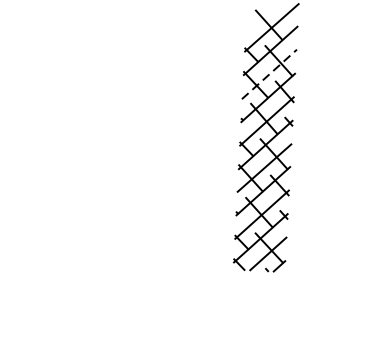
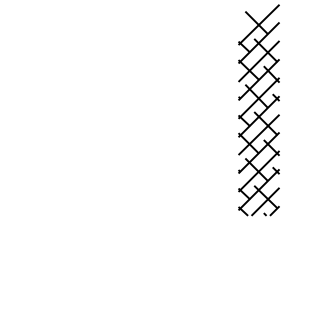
line: (270, 74) -> (259, 61), dashed -> solid

